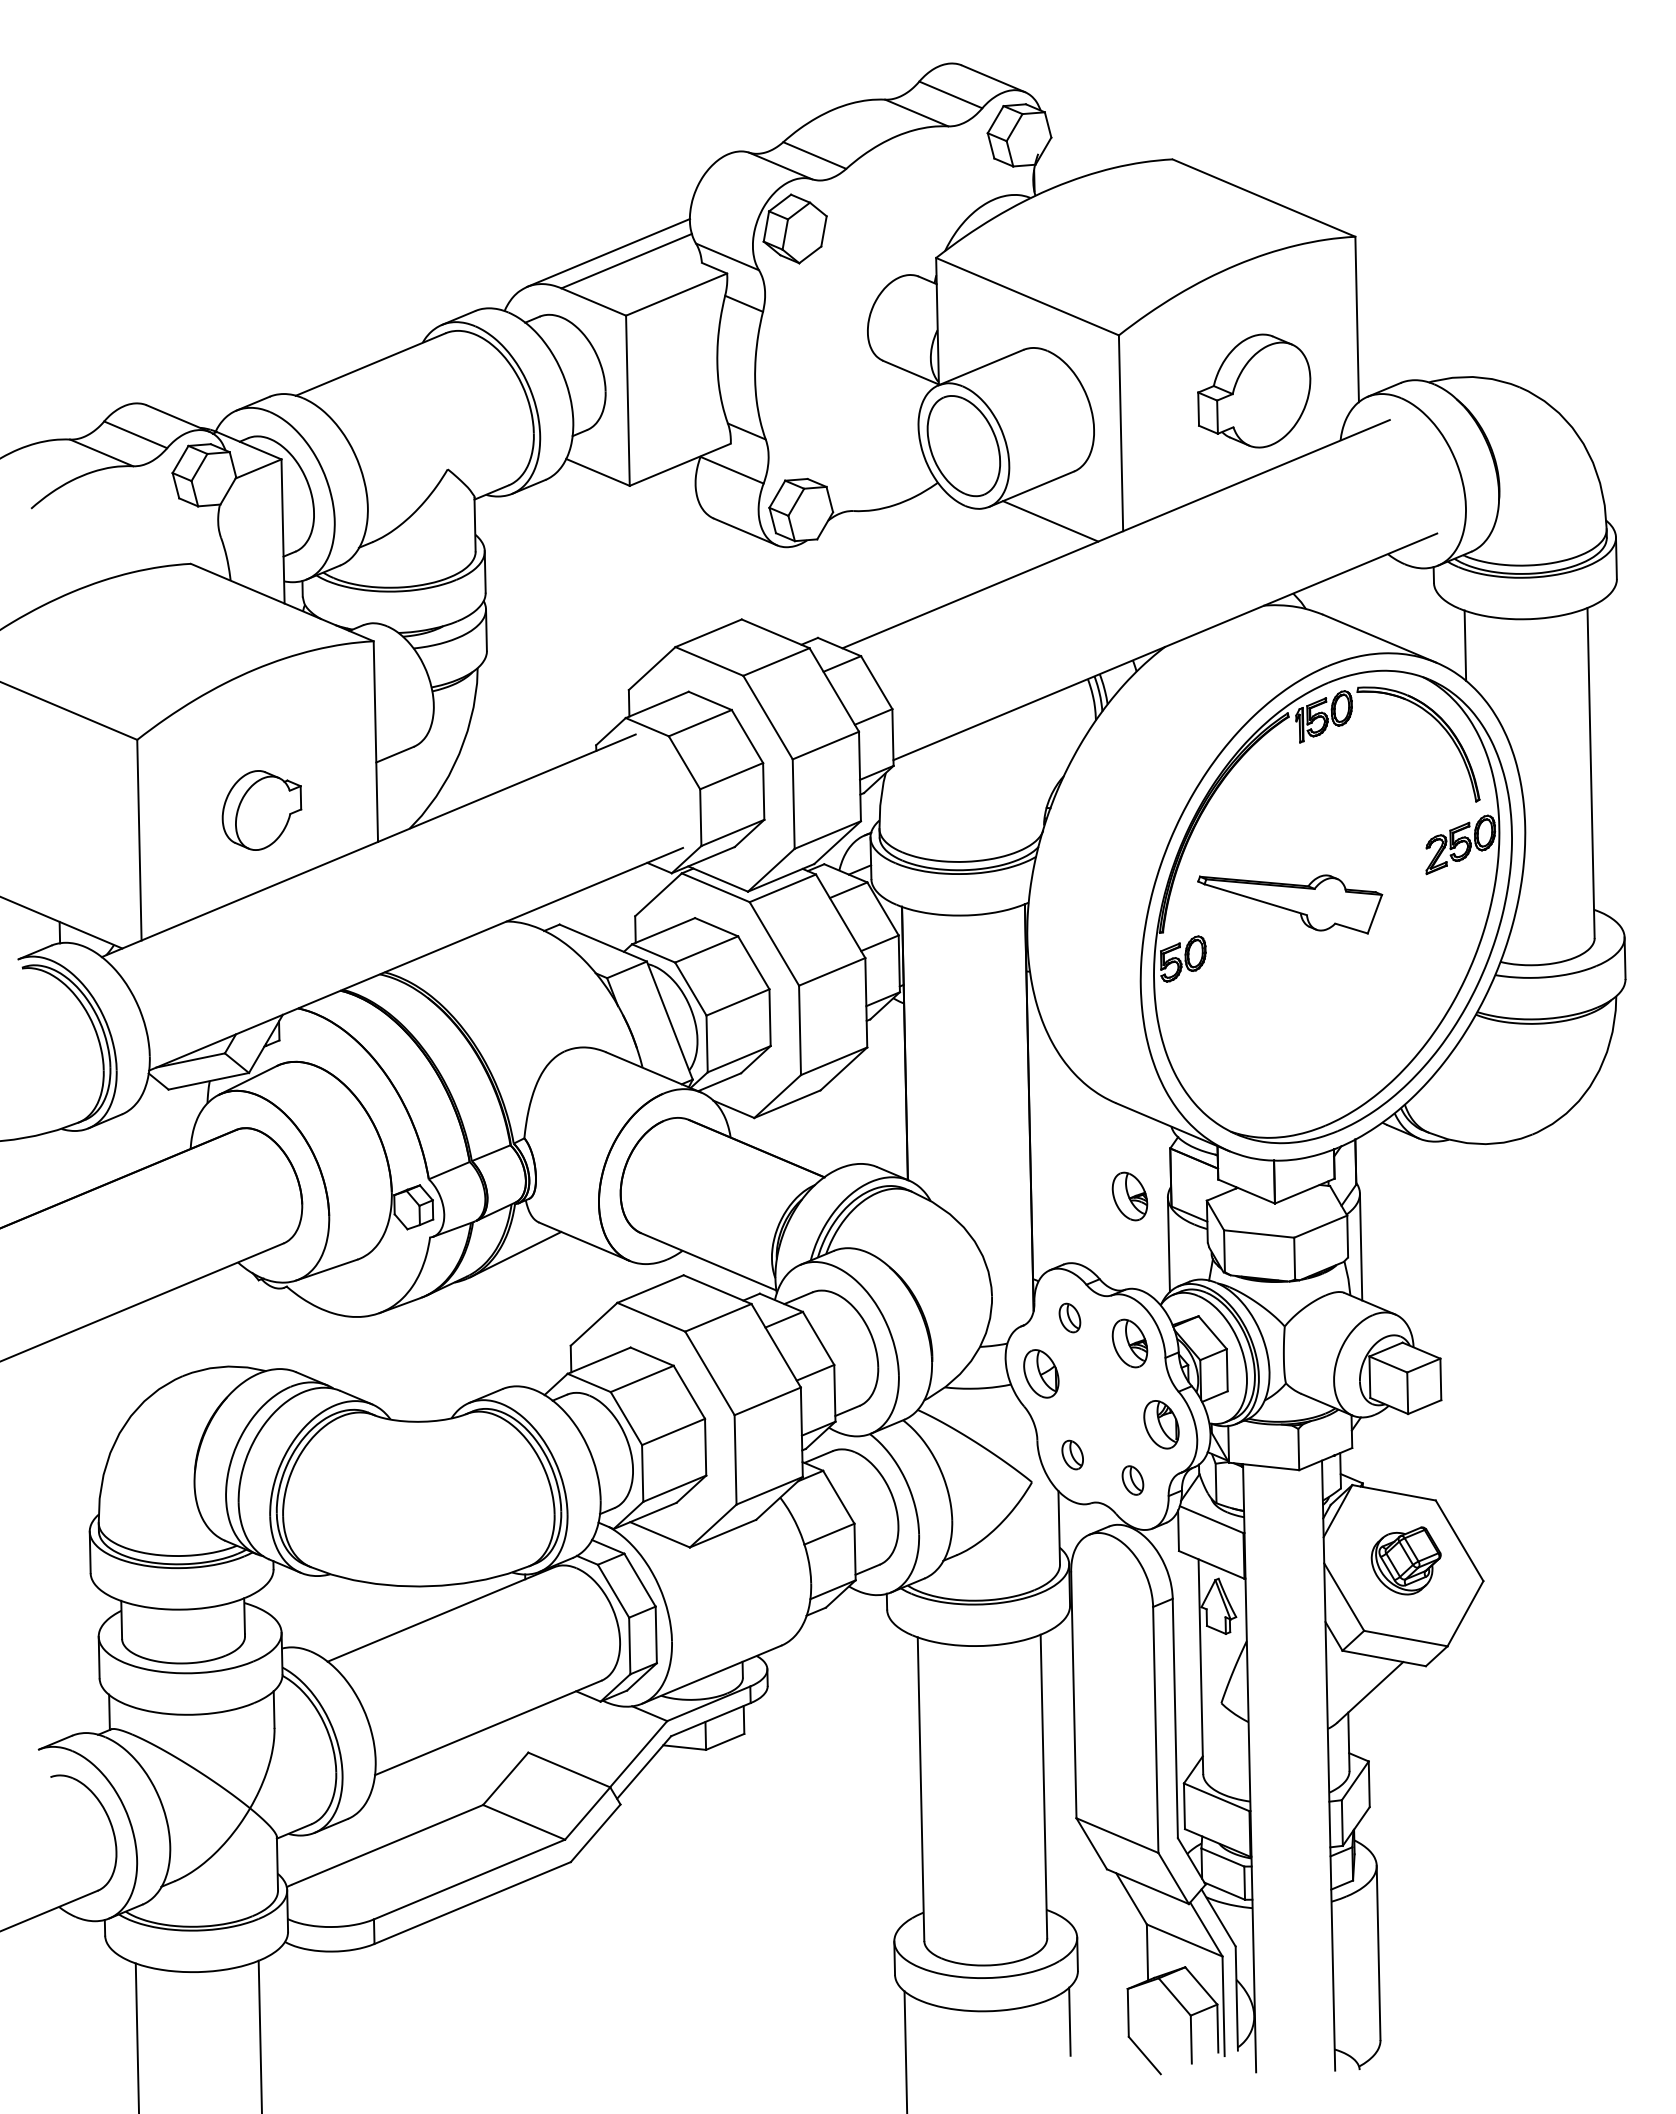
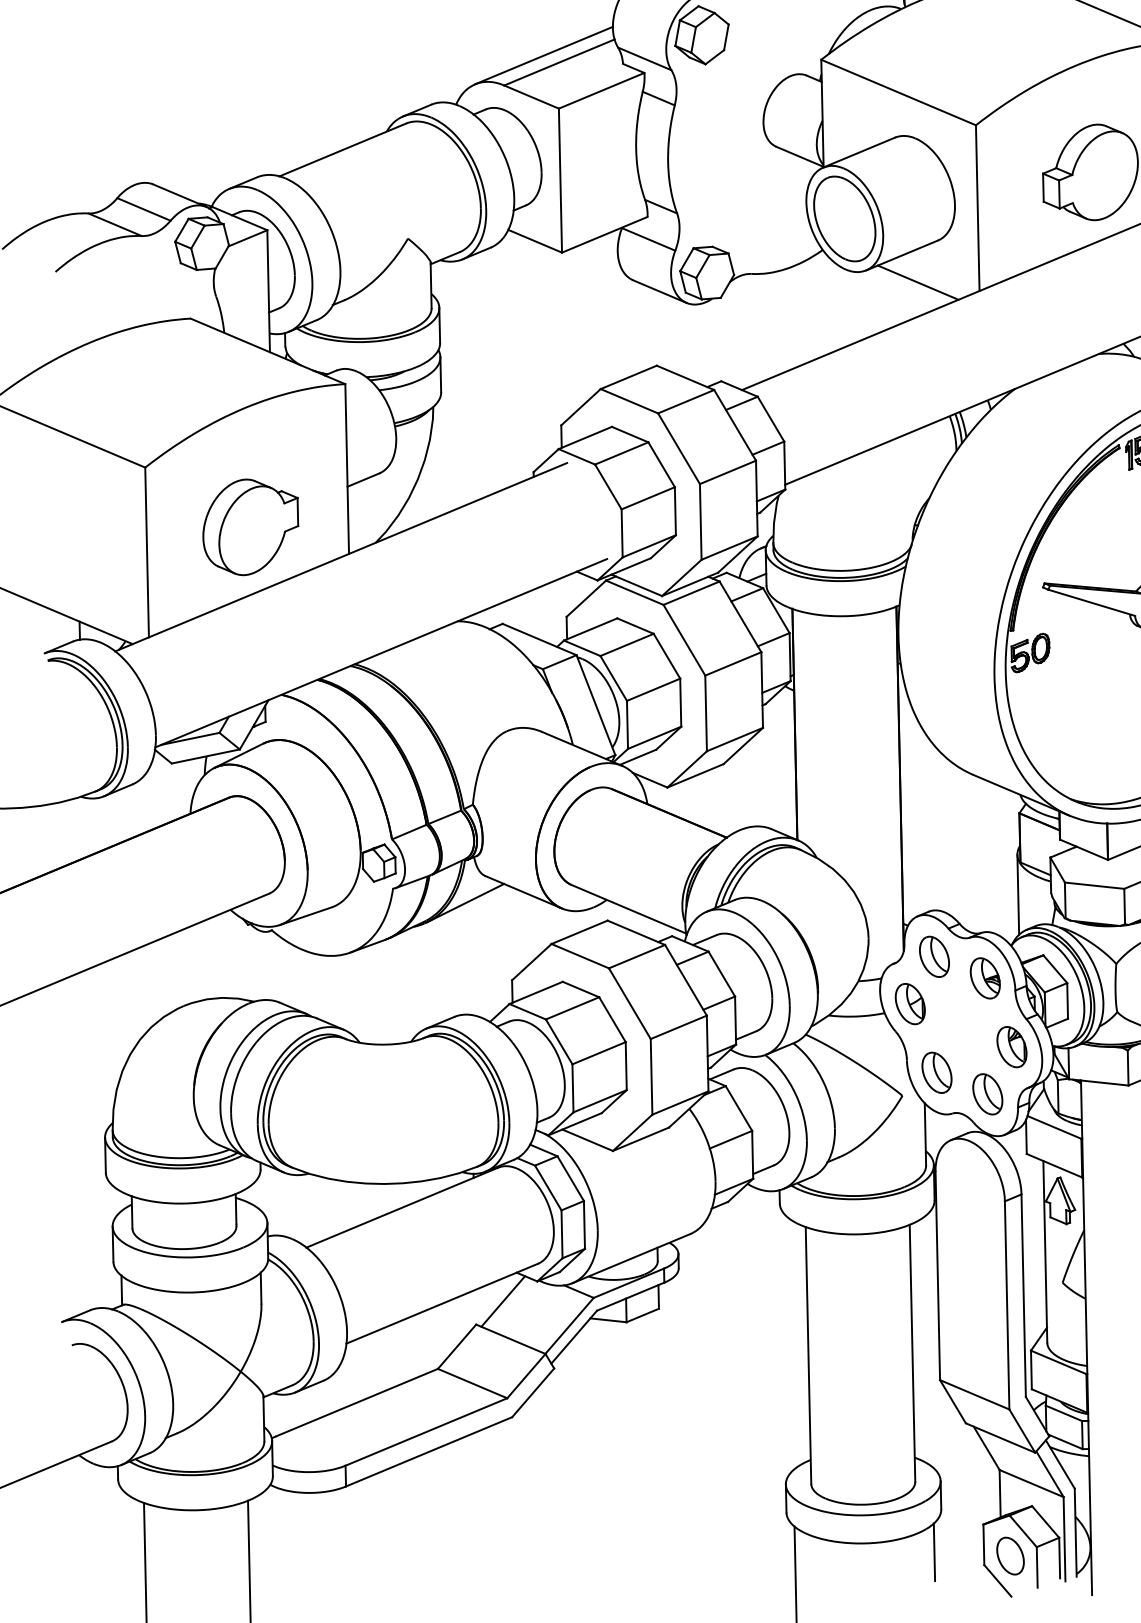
part: (261, 810) -> (250, 527), size x1.43
part: (1129, 1196) -> (984, 853), removed
part: (1069, 1317) -> (934, 956), size x1.67
part: (1072, 1454) -> (936, 1072), size x1.67
part: (1132, 1480) -> (987, 1094), size x1.67
line: (560, 1725) -> (503, 1301), added
part: (1159, 2025) -> (1010, 1555), added

